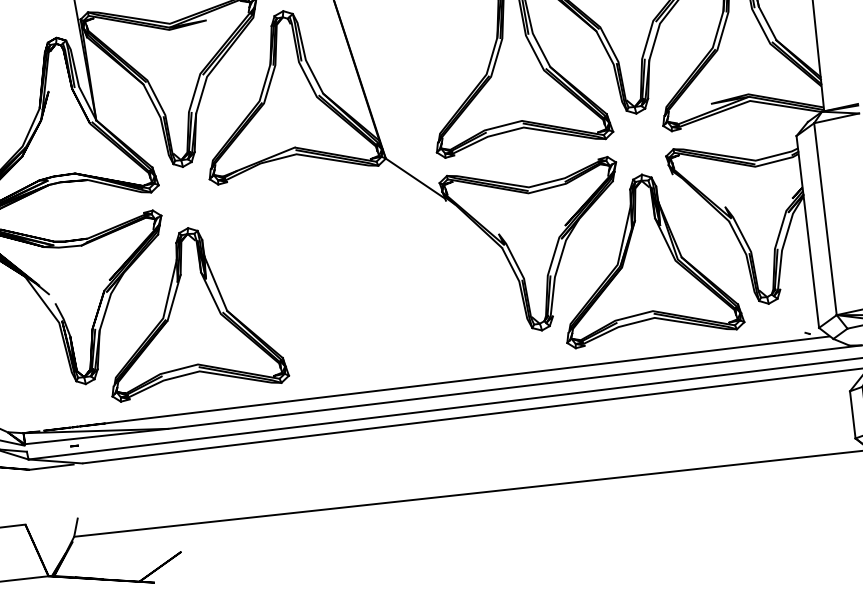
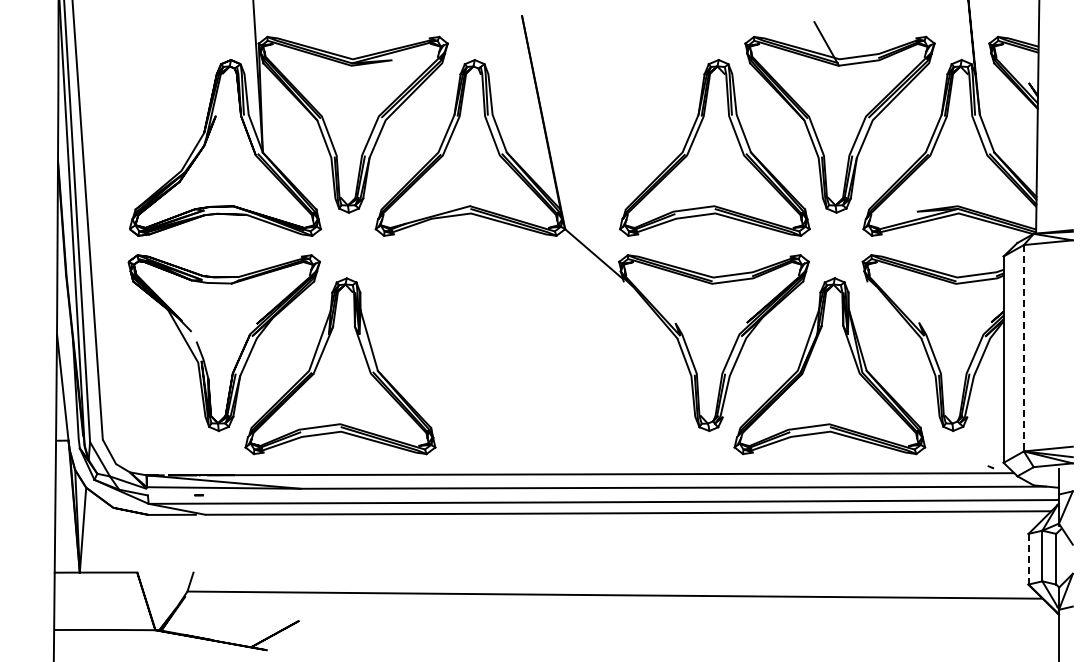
line: (825, 219) -> (1023, 348), solid -> dashed
line: (852, 414) -> (1028, 558), solid -> dashed

